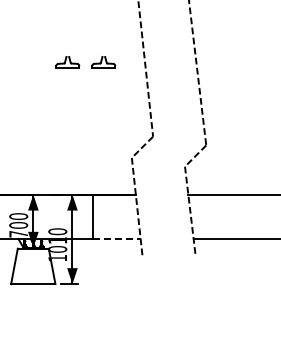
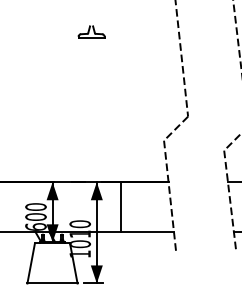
part: (103, 62) -> (131, 32), removed
text: (18, 233) -> (35, 226), 700 -> 600
line: (117, 238) -> (147, 231), dashed -> solid

